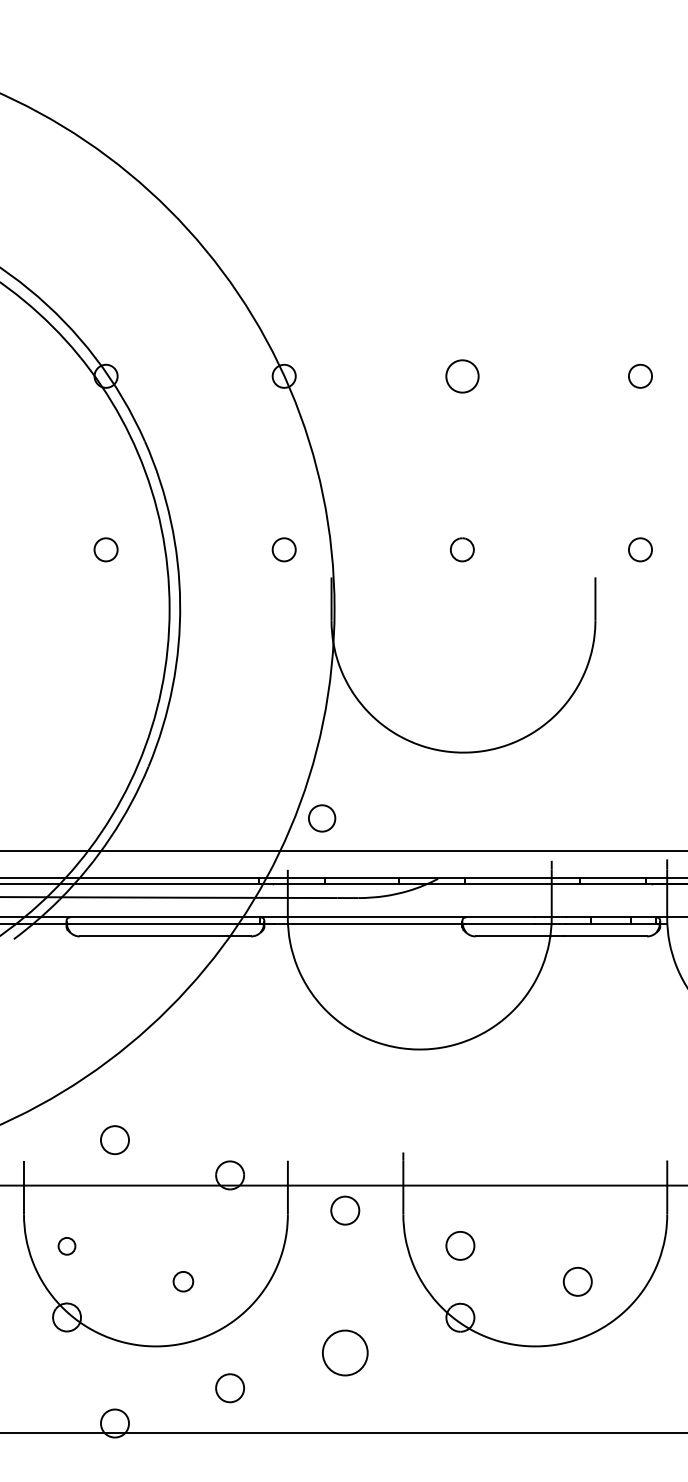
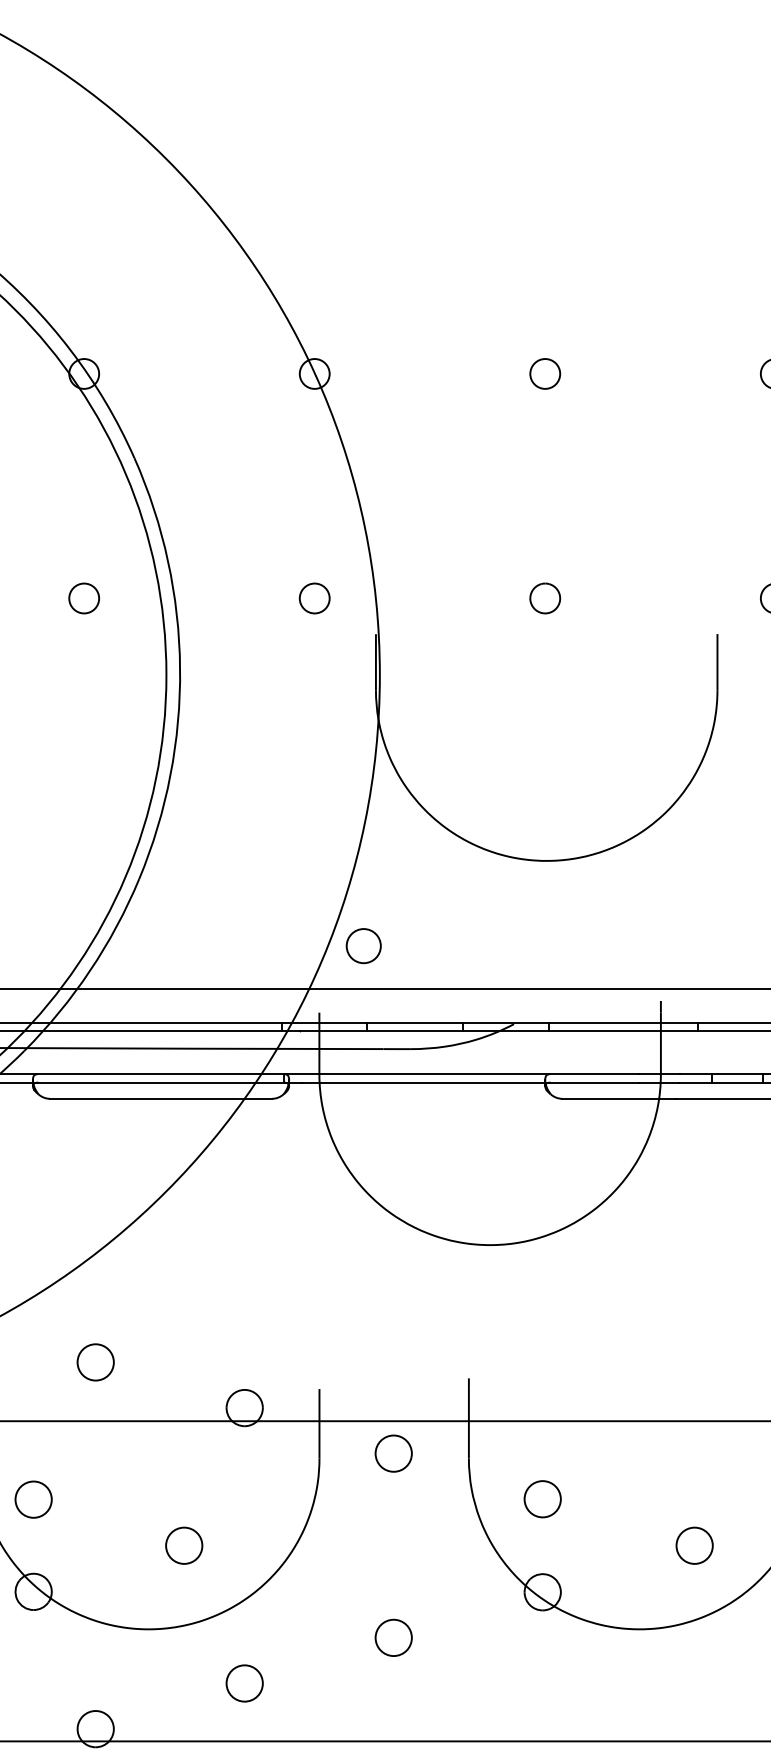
circle: (461, 375) -> (544, 372), size x0.71
circle: (66, 1246) -> (32, 1500), size x1.67
circle: (183, 1281) -> (184, 1545), size x1.43
circle: (345, 1353) -> (394, 1638), size x0.62

